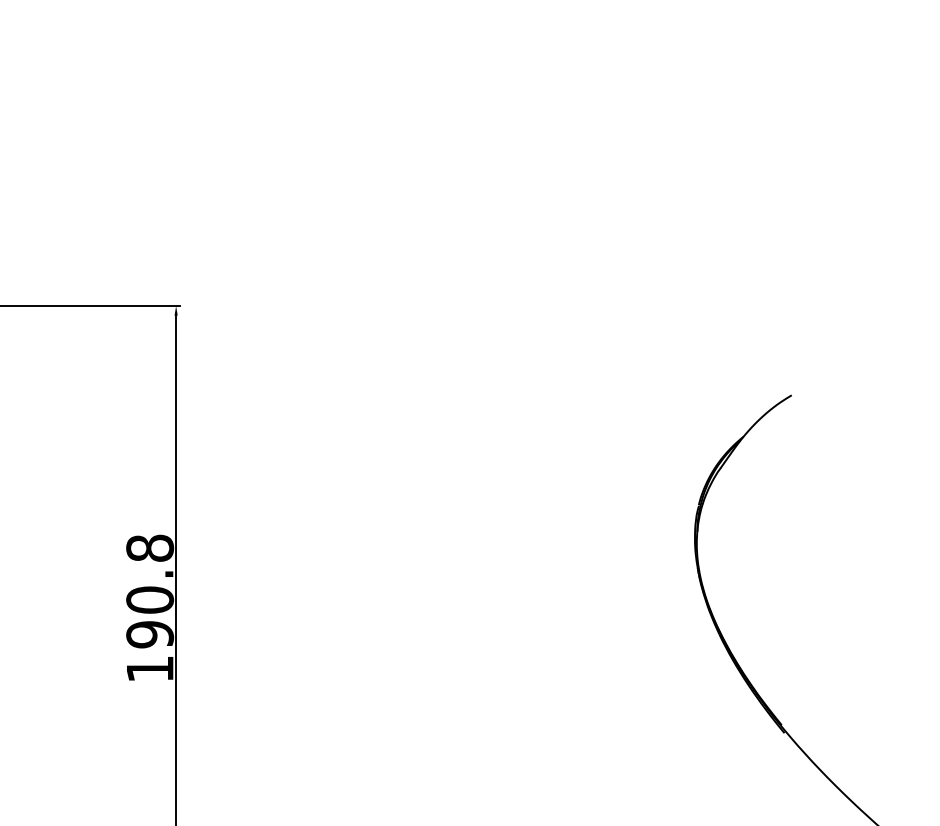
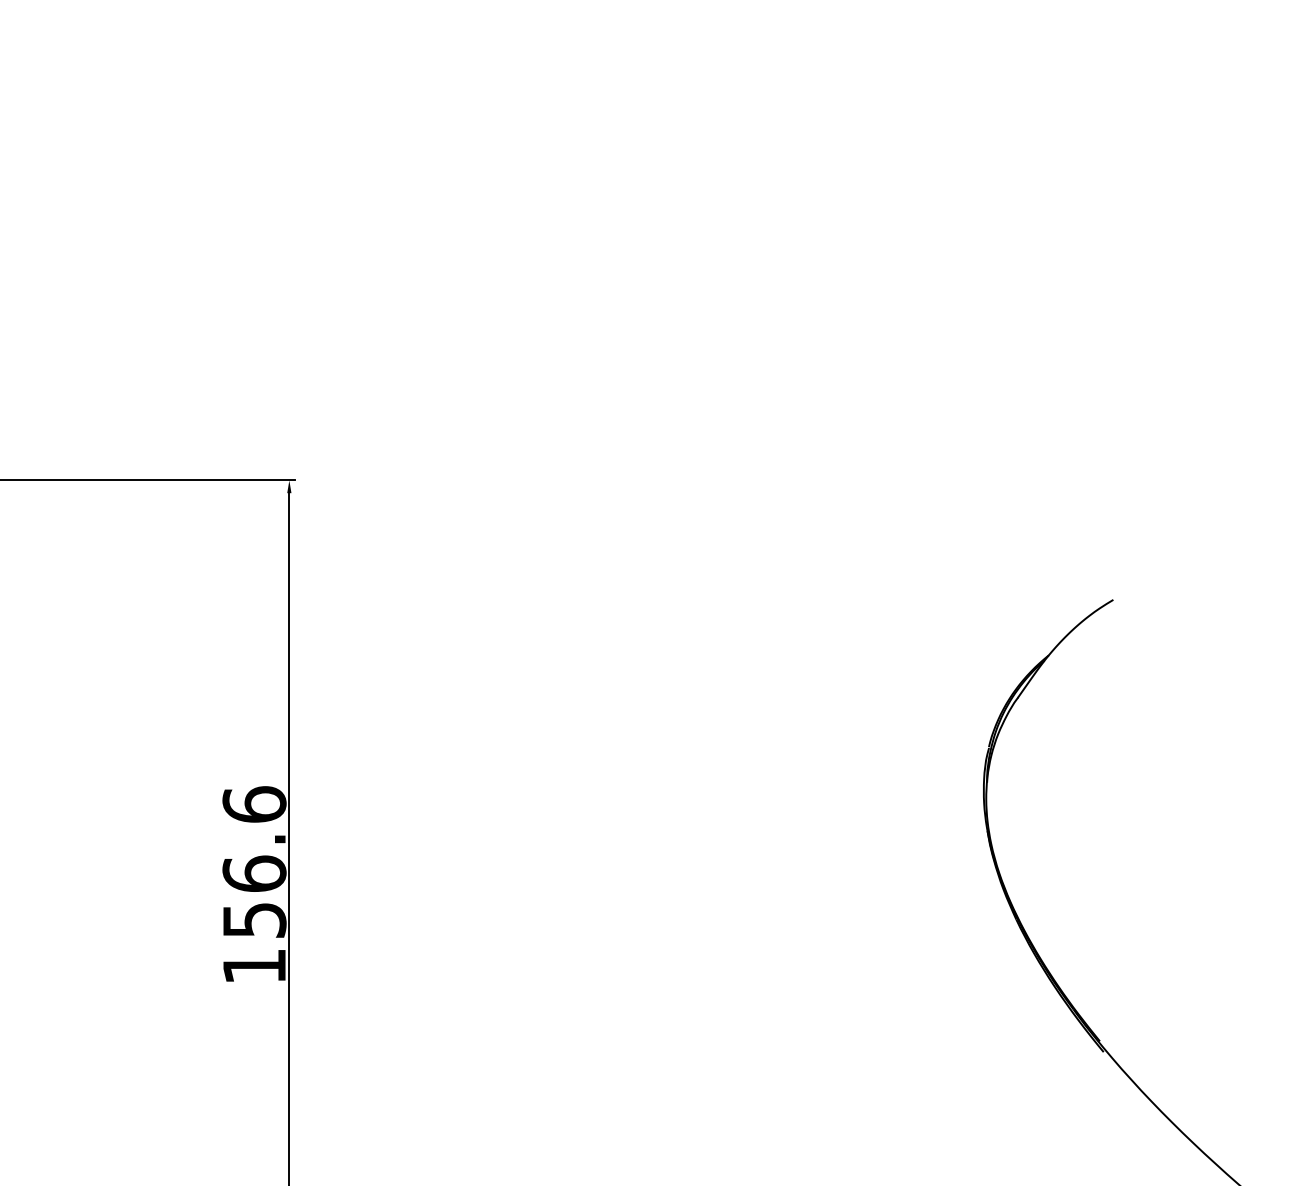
text: (150, 591) -> (254, 862), 190.8 -> 156.6

